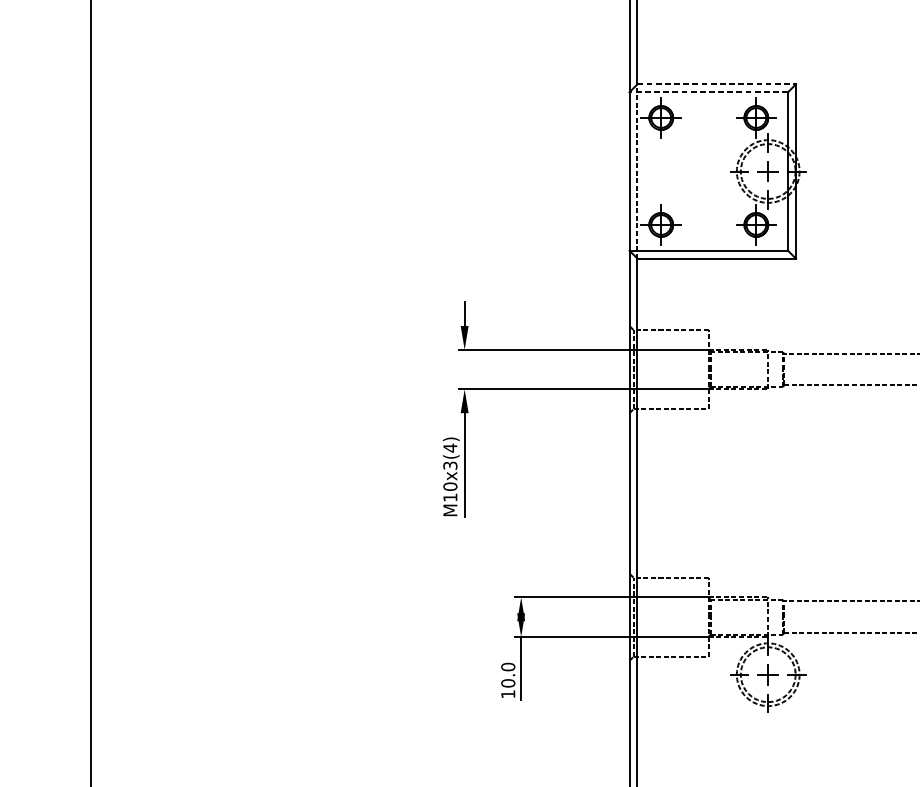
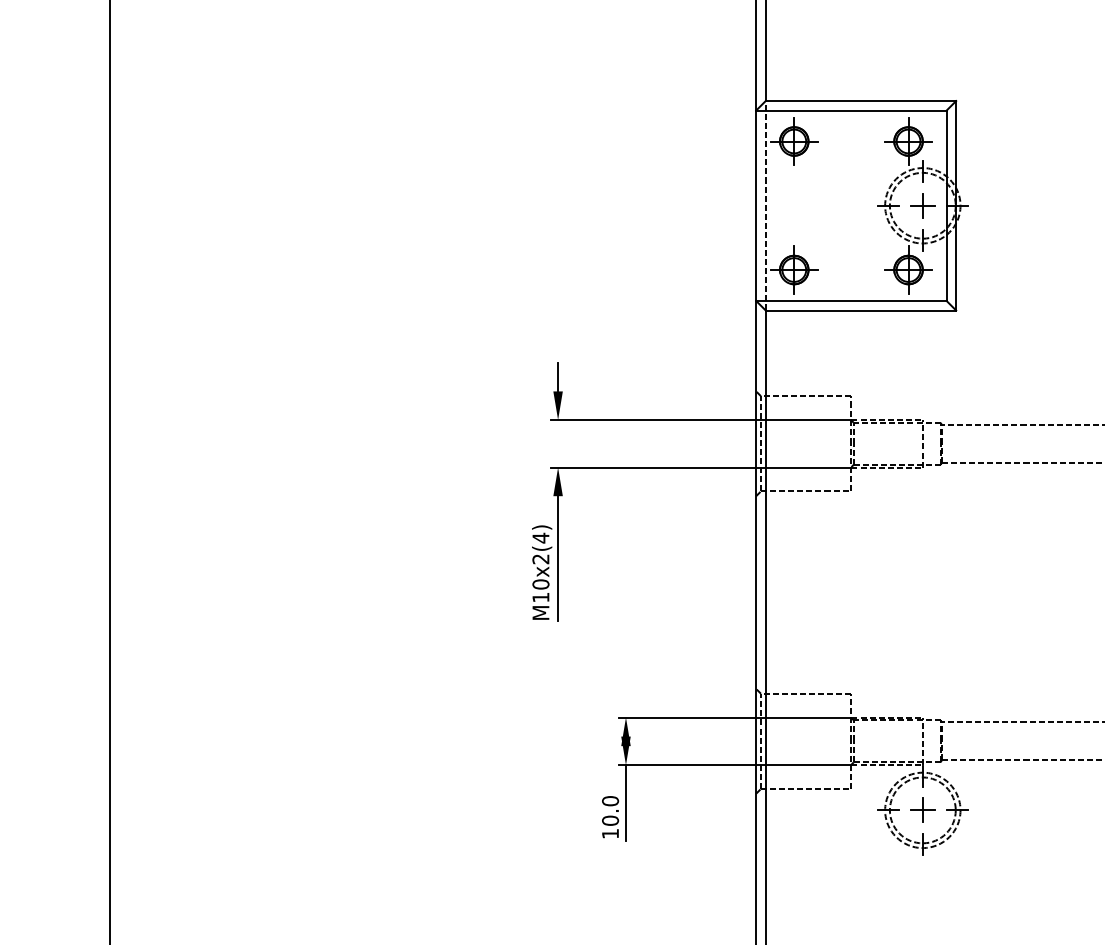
line: (717, 84) -> (861, 101), dashed -> solid
line: (708, 92) -> (850, 110), dashed -> solid
text: (450, 465) -> (540, 559), M10x3(4) -> M10x2(4)

